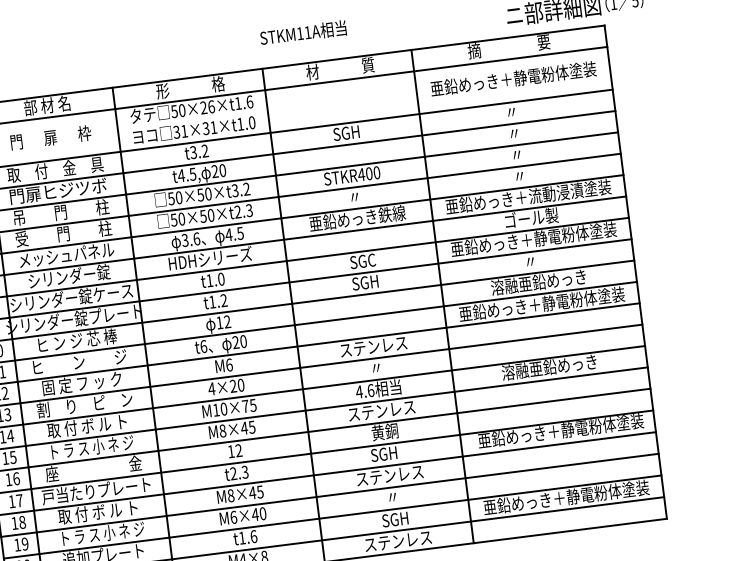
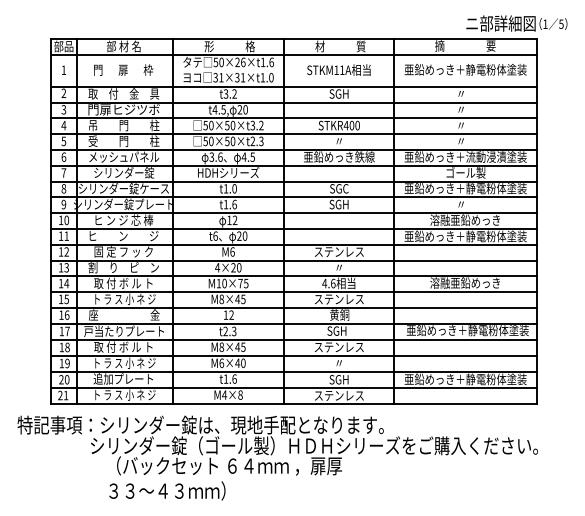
text: (302, 32) -> (338, 69), moved
text: (223, 300) -> (234, 204), t1.2 -> t1.6

